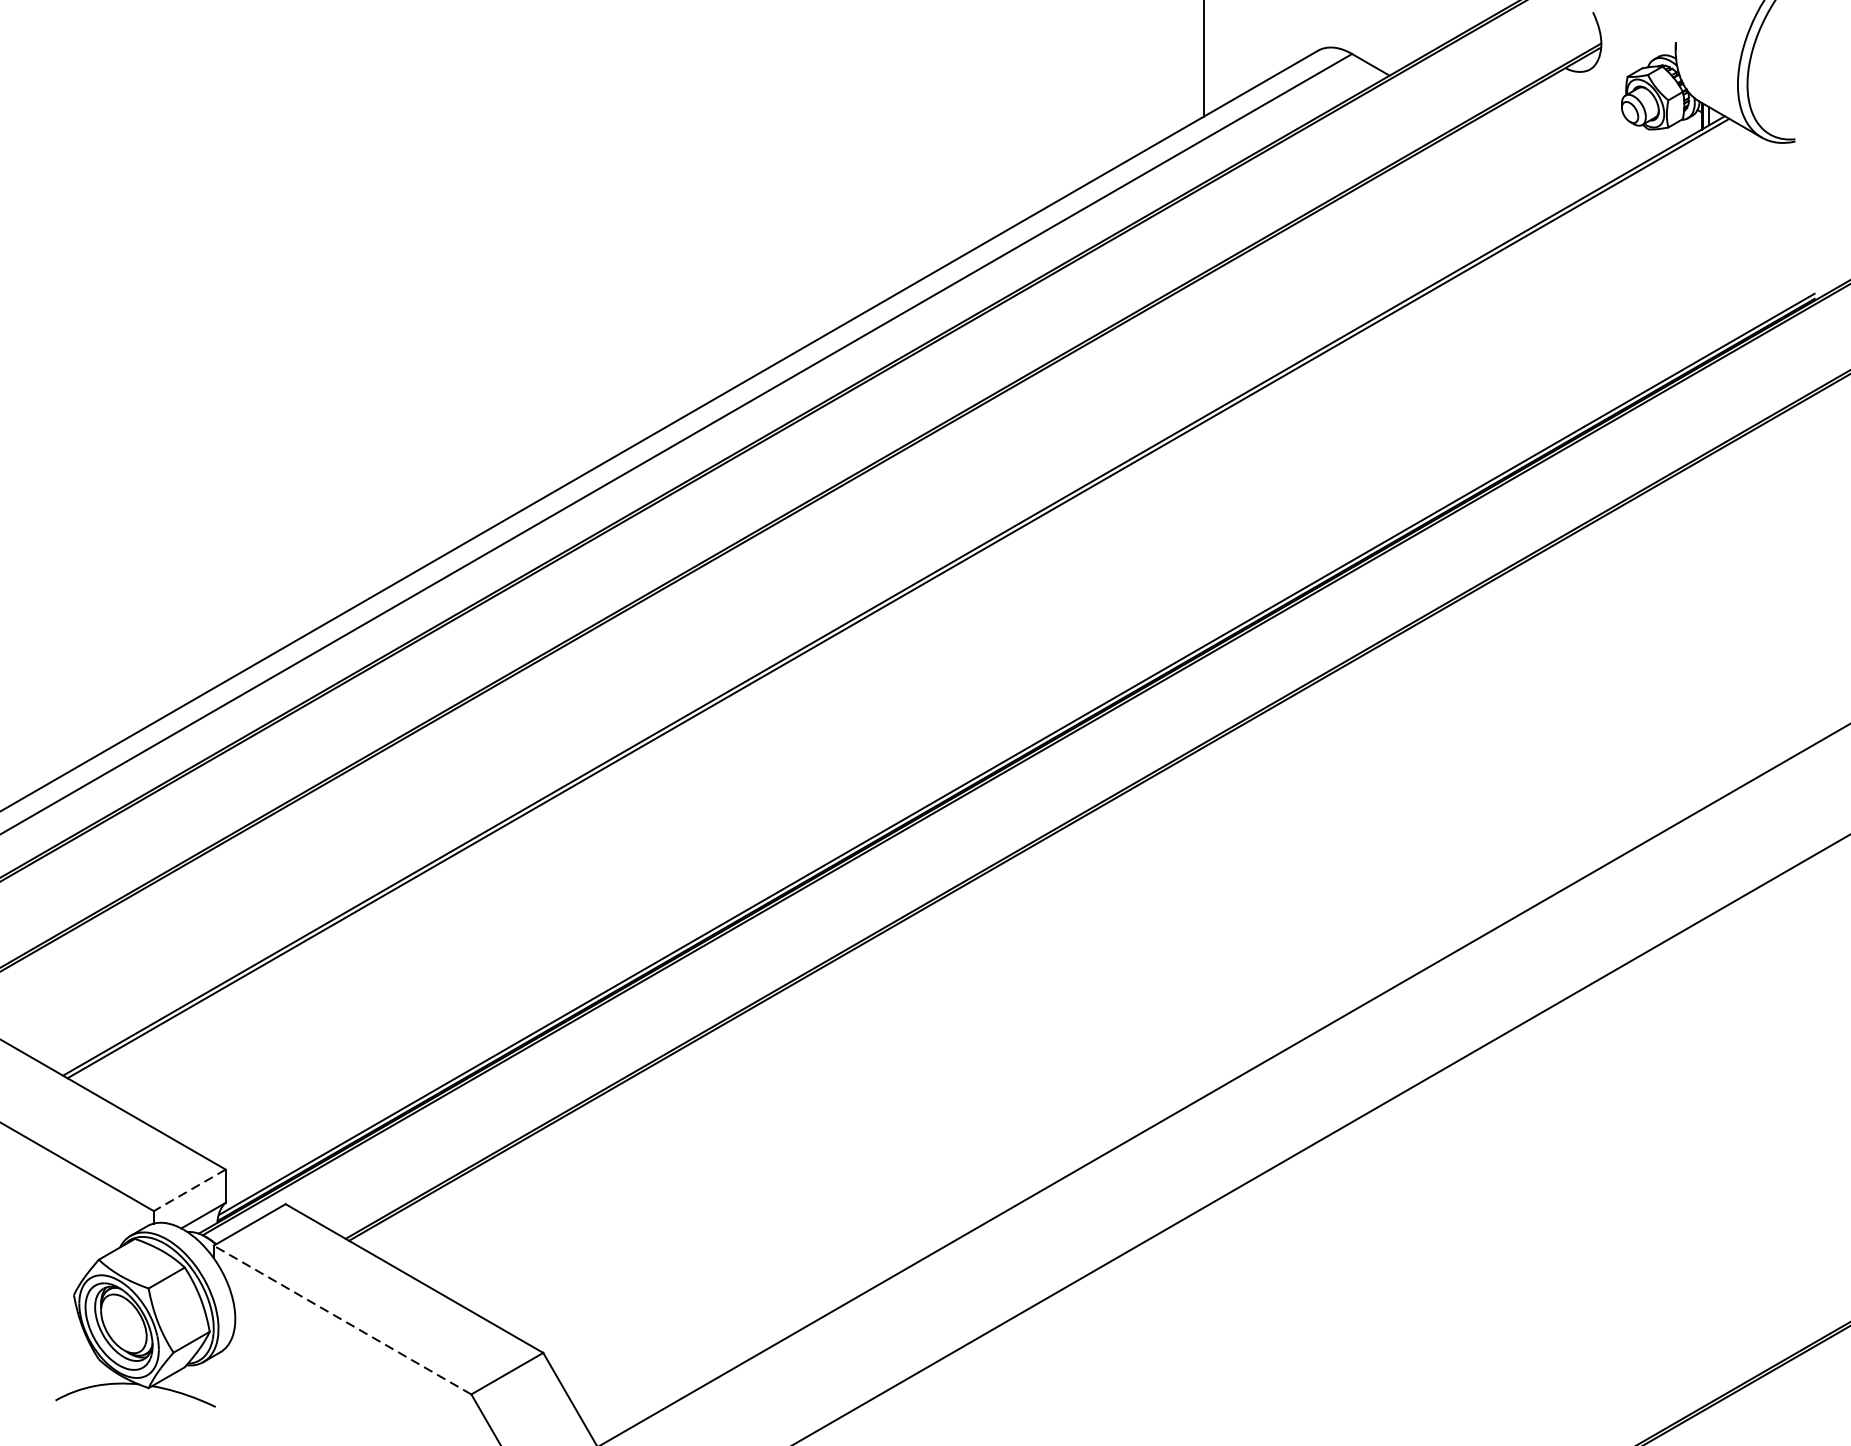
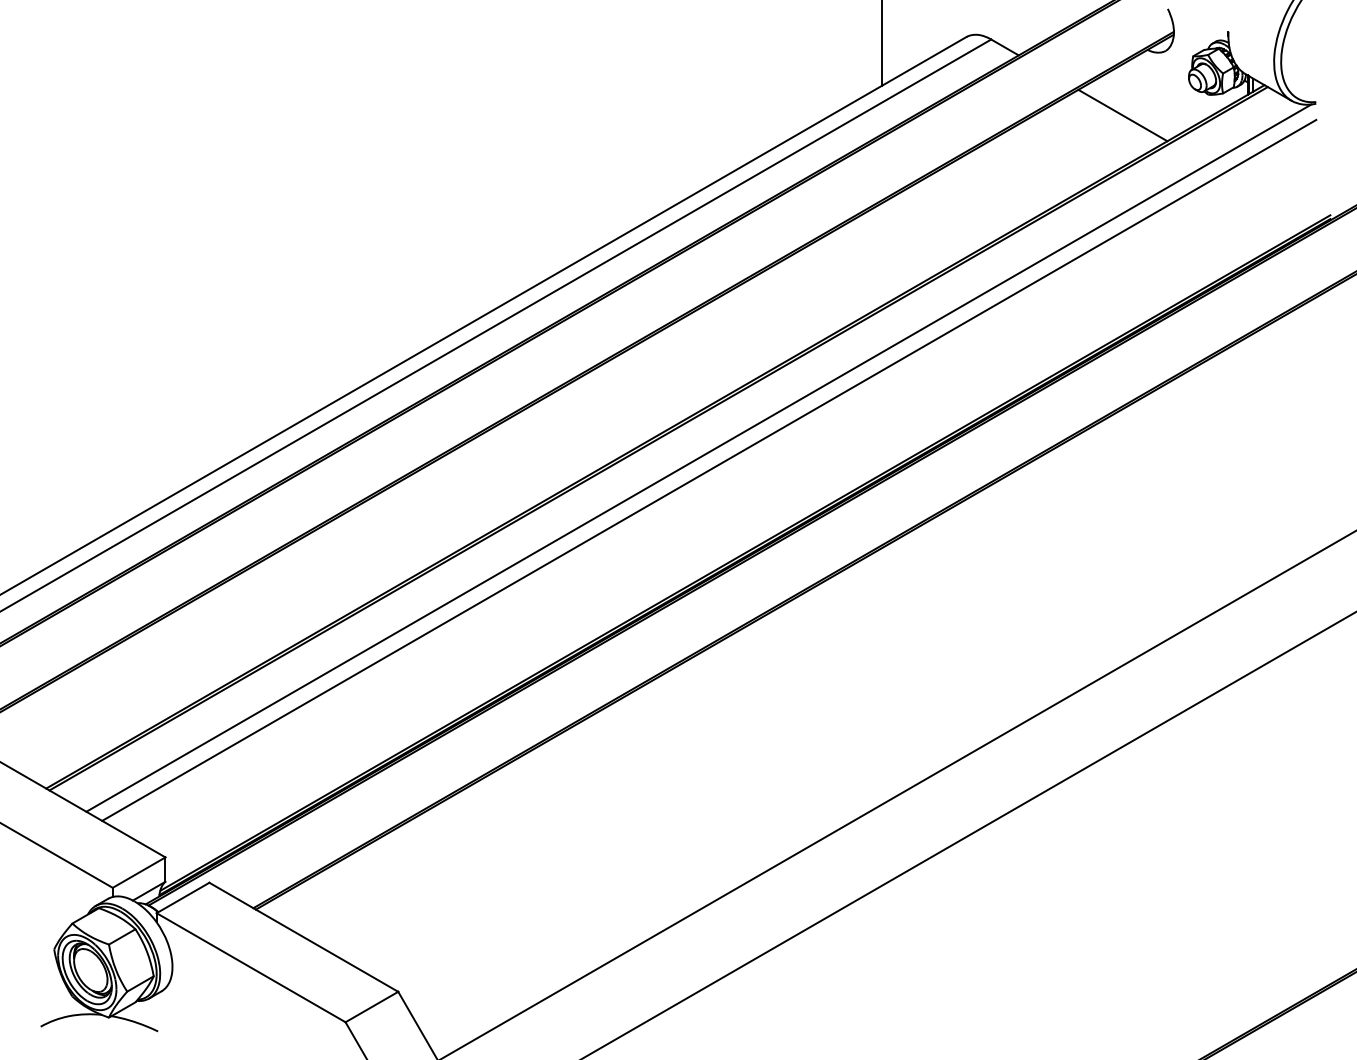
line: (1531, 157) -> (1122, 115), added
line: (952, 624) -> (698, 457), added
line: (967, 640) -> (709, 469), added
line: (188, 1190) -> (138, 872), dashed -> solid
line: (341, 1319) -> (250, 967), dashed -> solid

